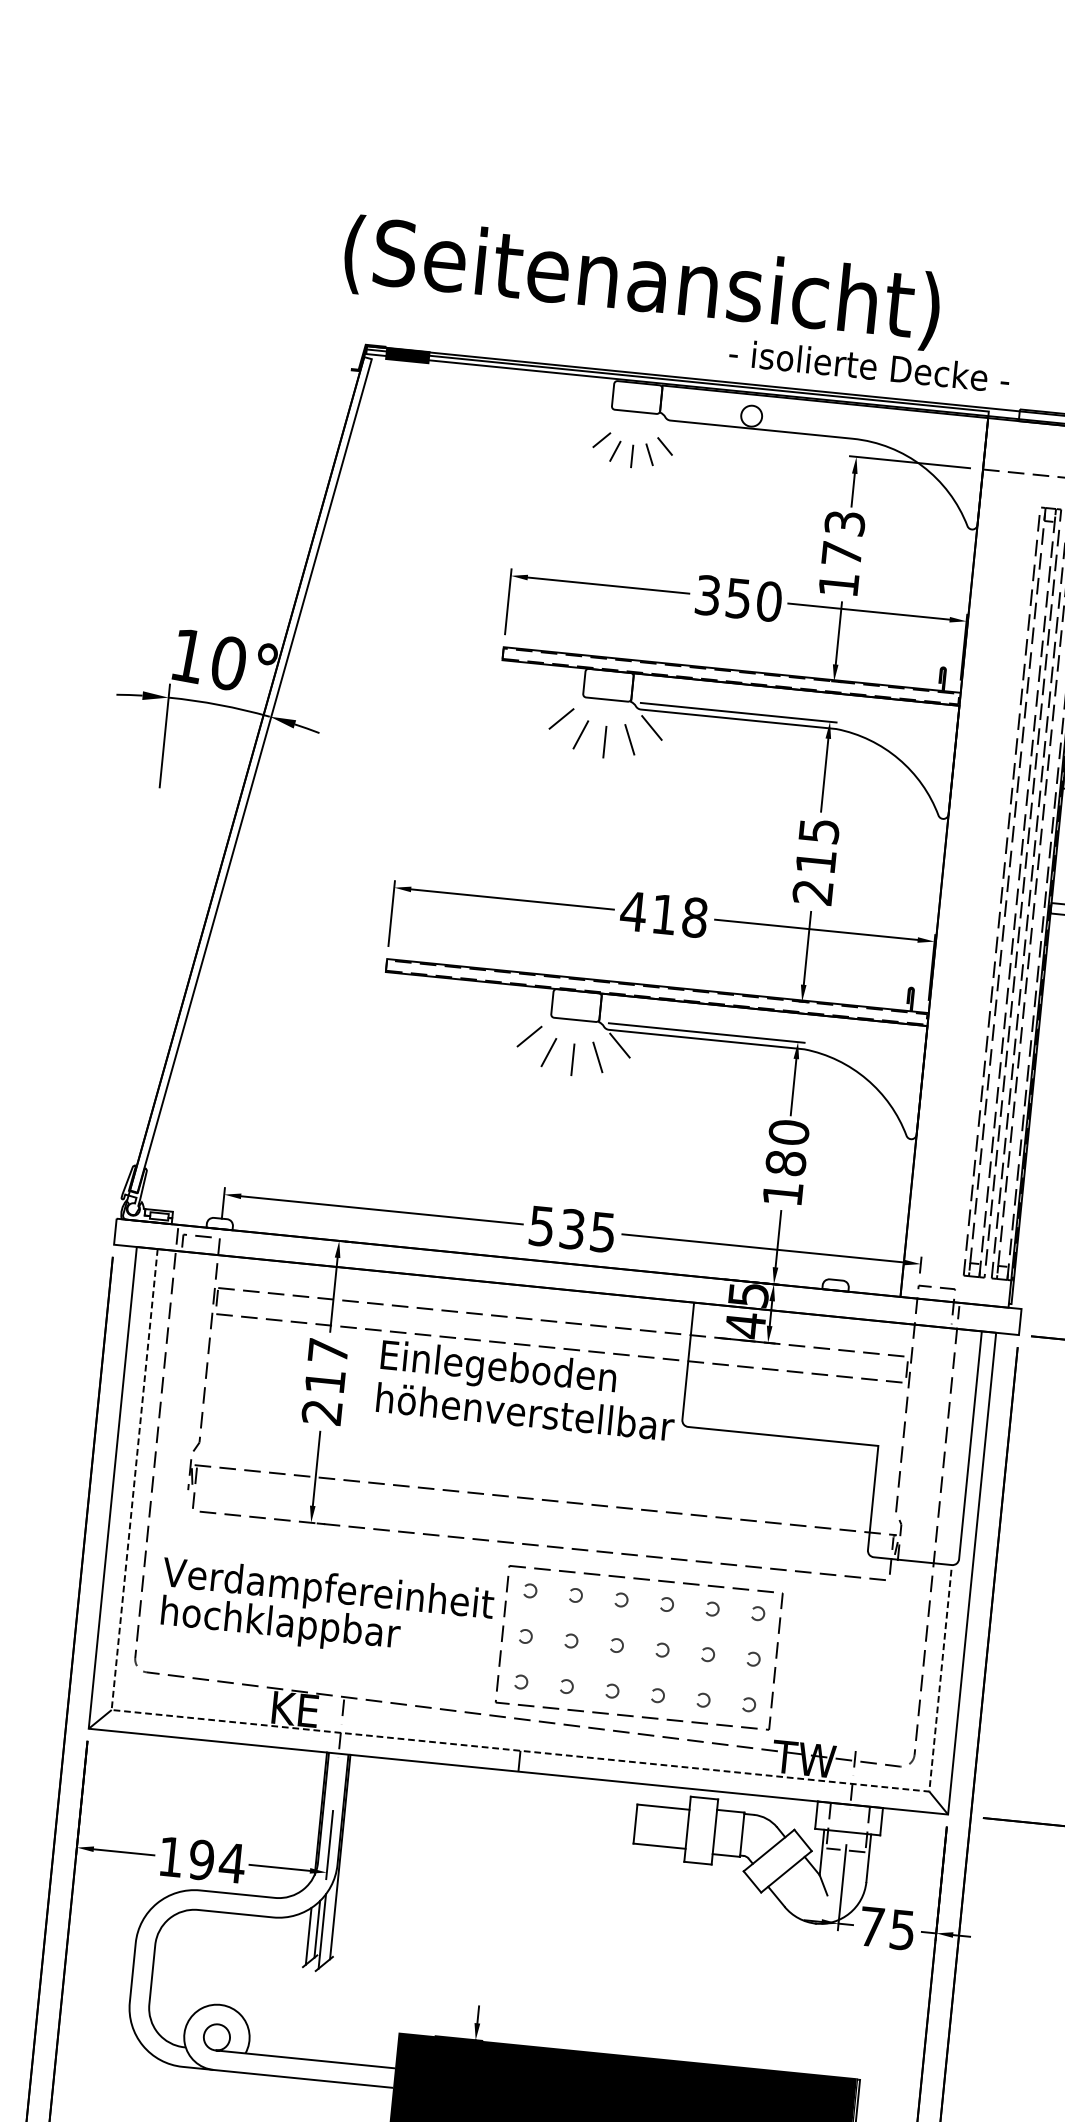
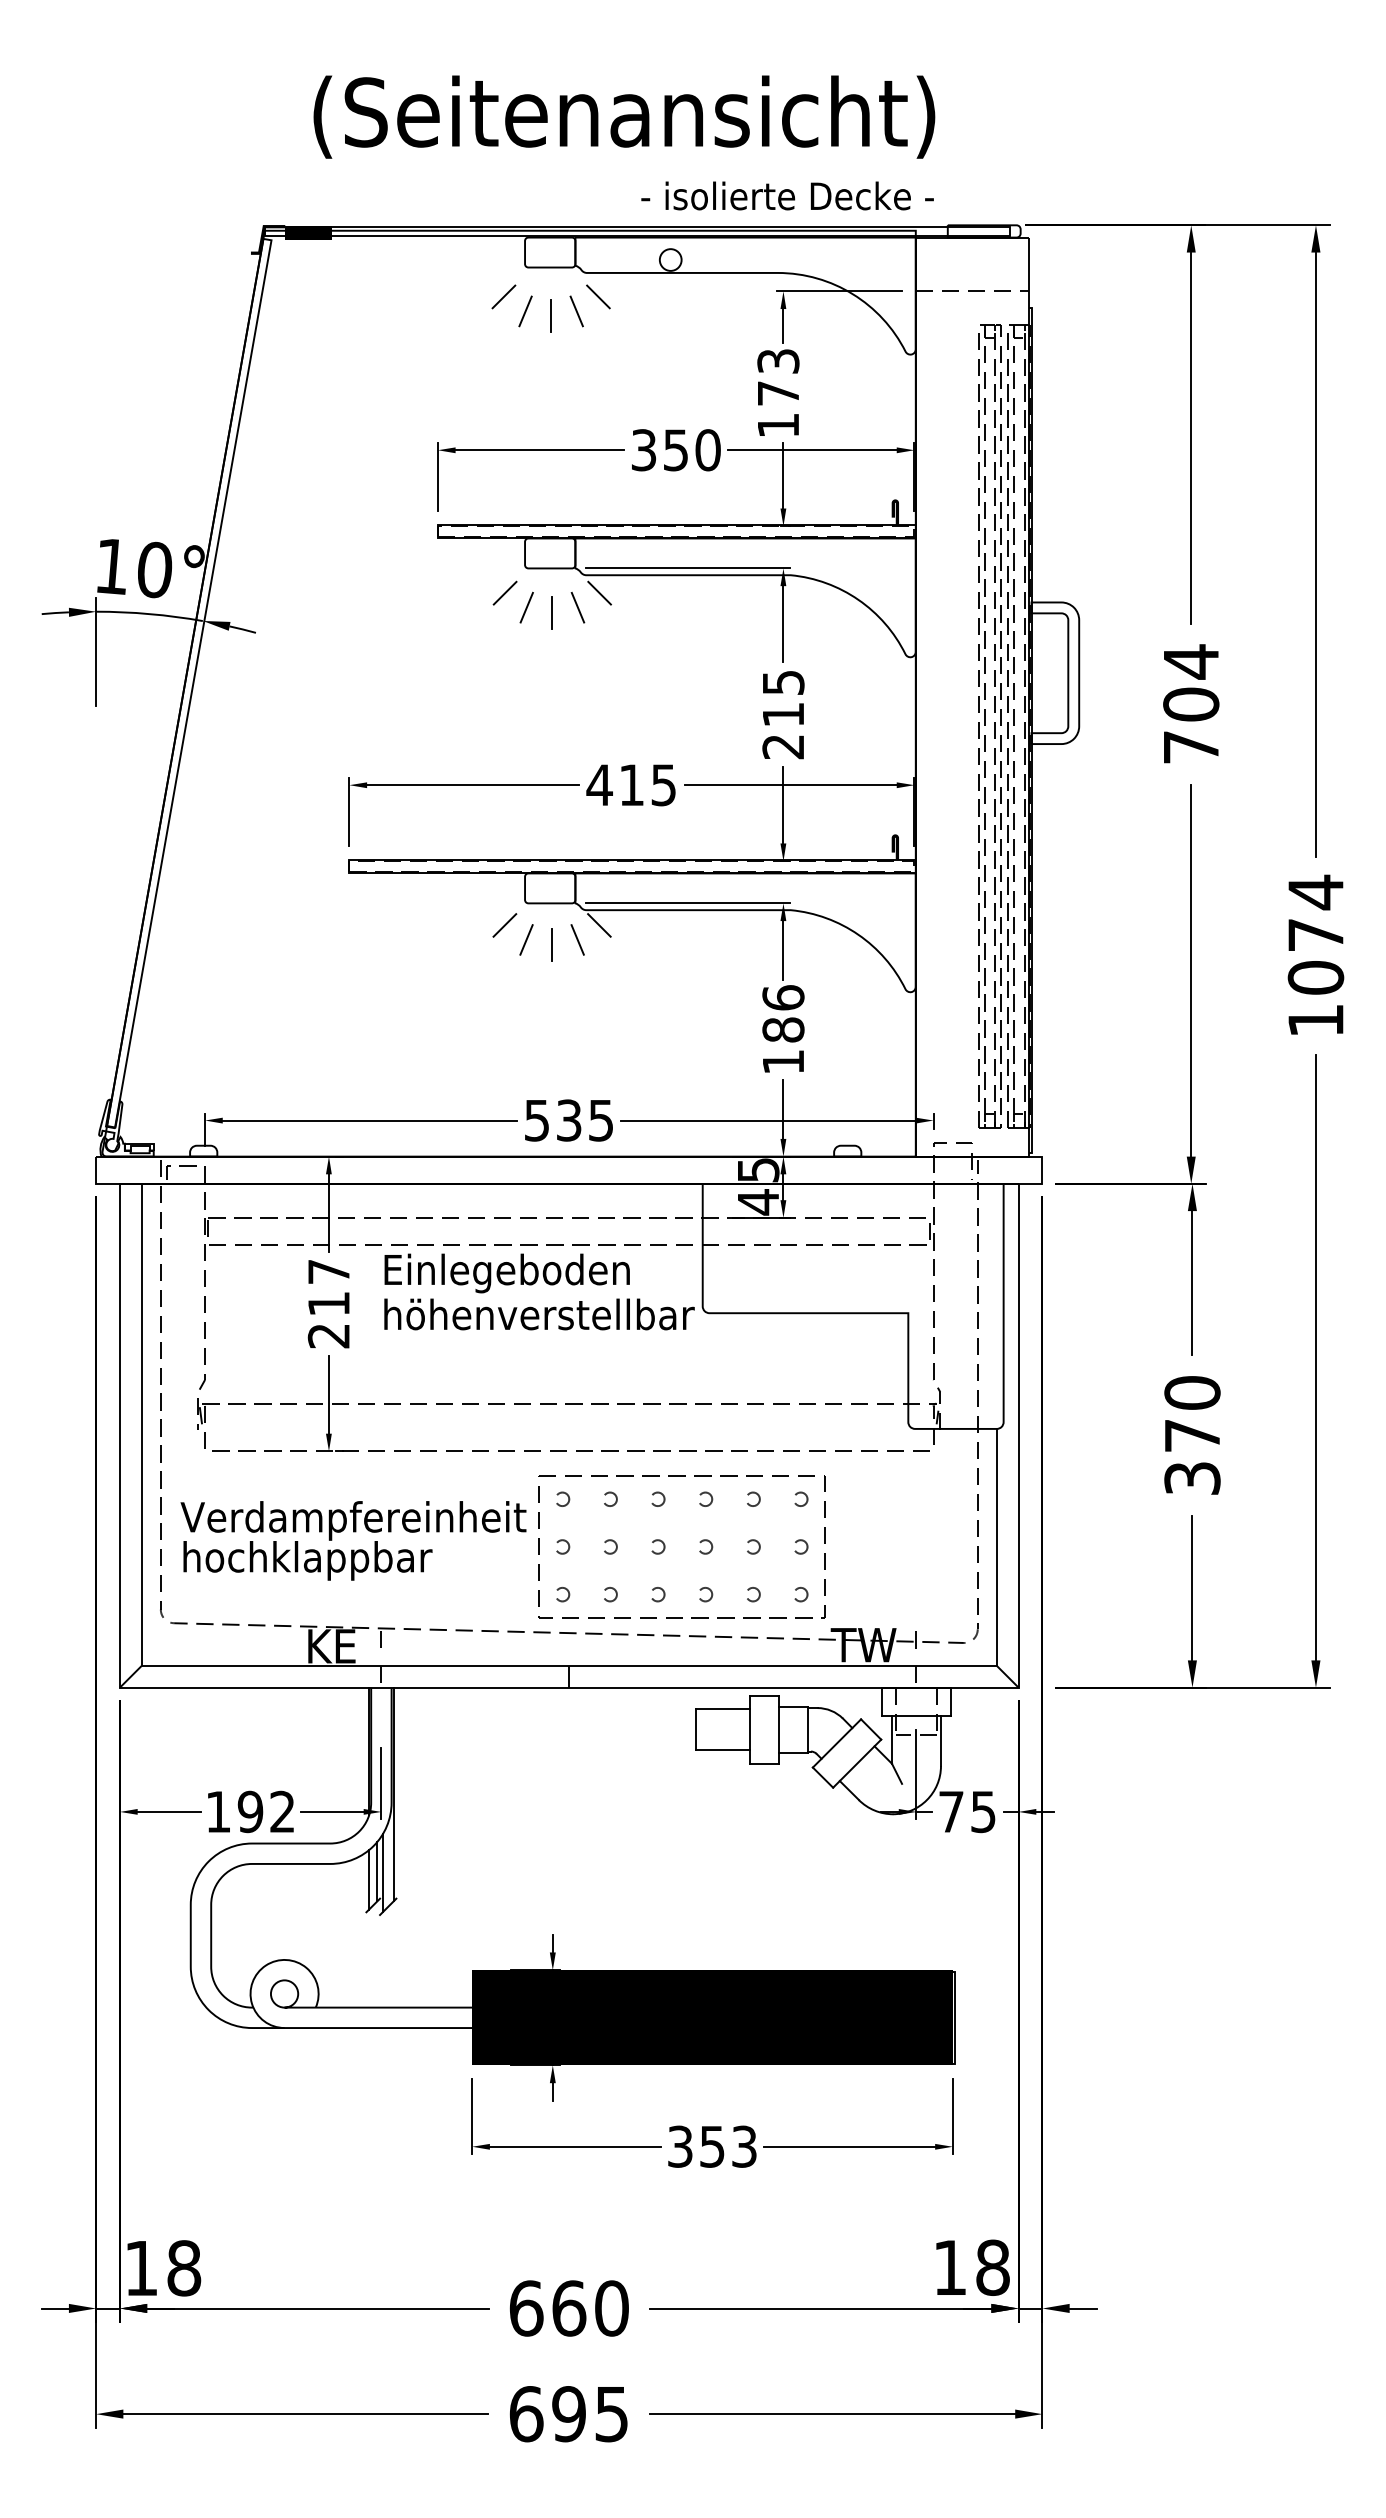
text: (642, 282) -> (624, 116), moved
part: (632, 451) -> (550, 308), size x1.43
text: (694, 917) -> (663, 785), 418 -> 415
text: (789, 1132) -> (783, 997), 180 -> 186
line: (404, 1738) -> (447, 1665), dashed -> solid
text: (232, 1862) -> (282, 1811), 194 -> 192

